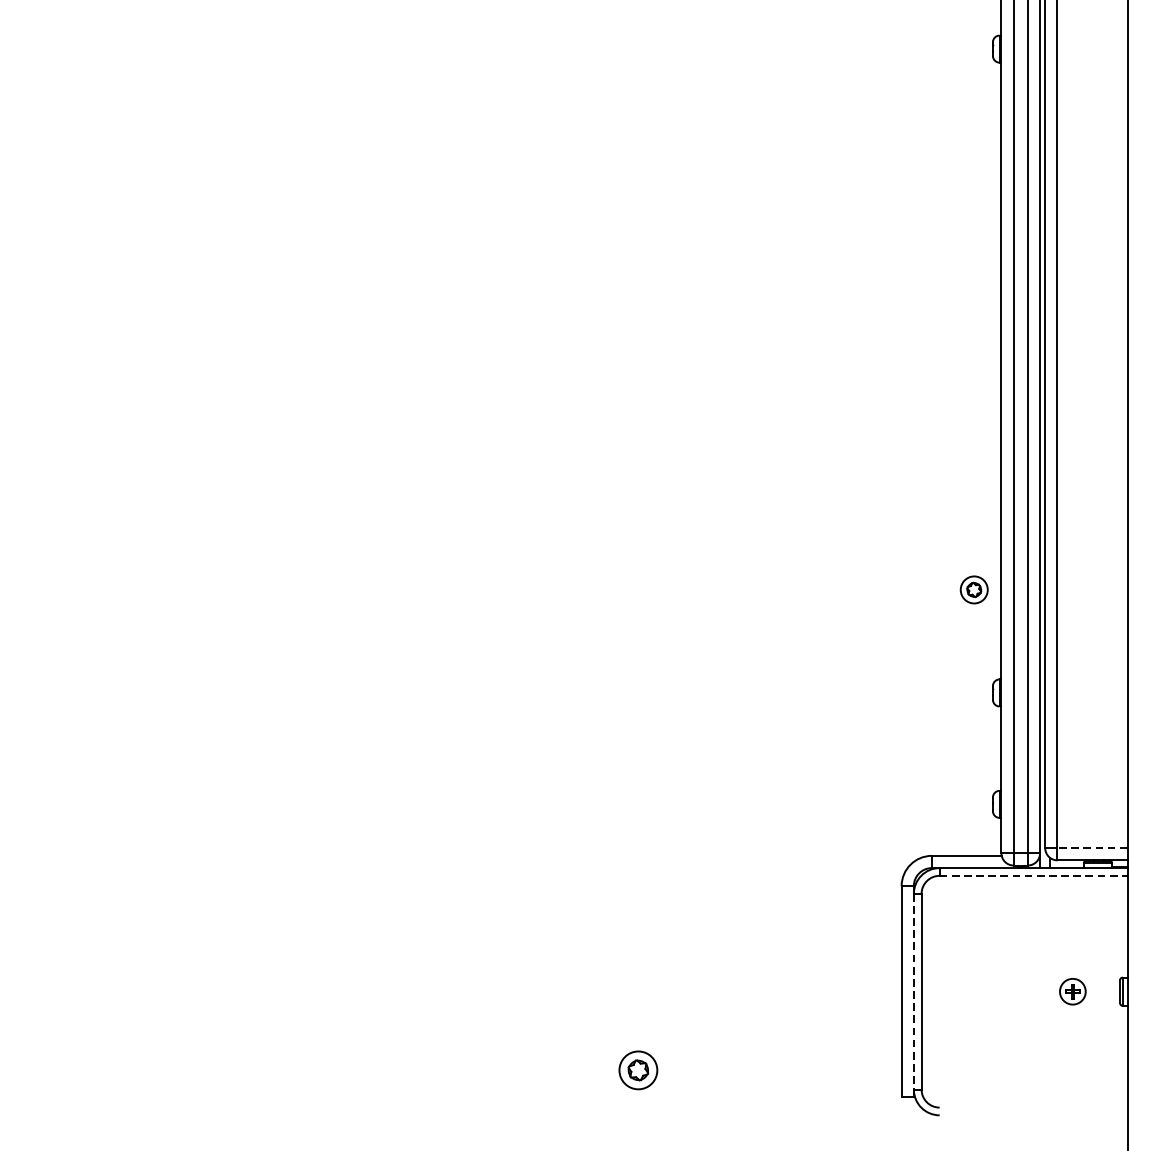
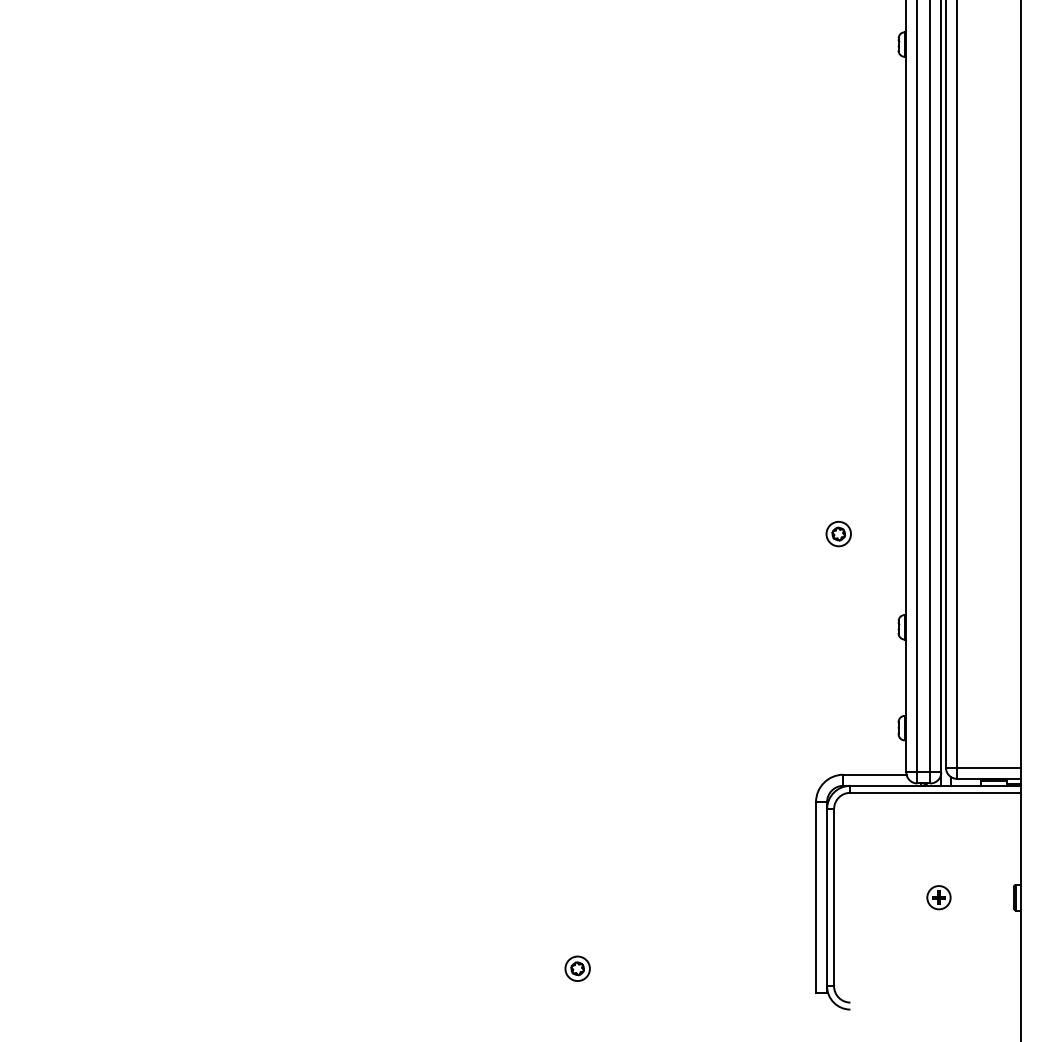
part: (973, 590) -> (838, 534), moved
line: (1092, 847) -> (988, 767), dashed -> solid
line: (1033, 875) -> (935, 792), dashed -> solid
line: (914, 991) -> (827, 897), dashed -> solid
part: (1072, 991) -> (938, 897), moved
part: (638, 1069) -> (577, 968), size x0.71

